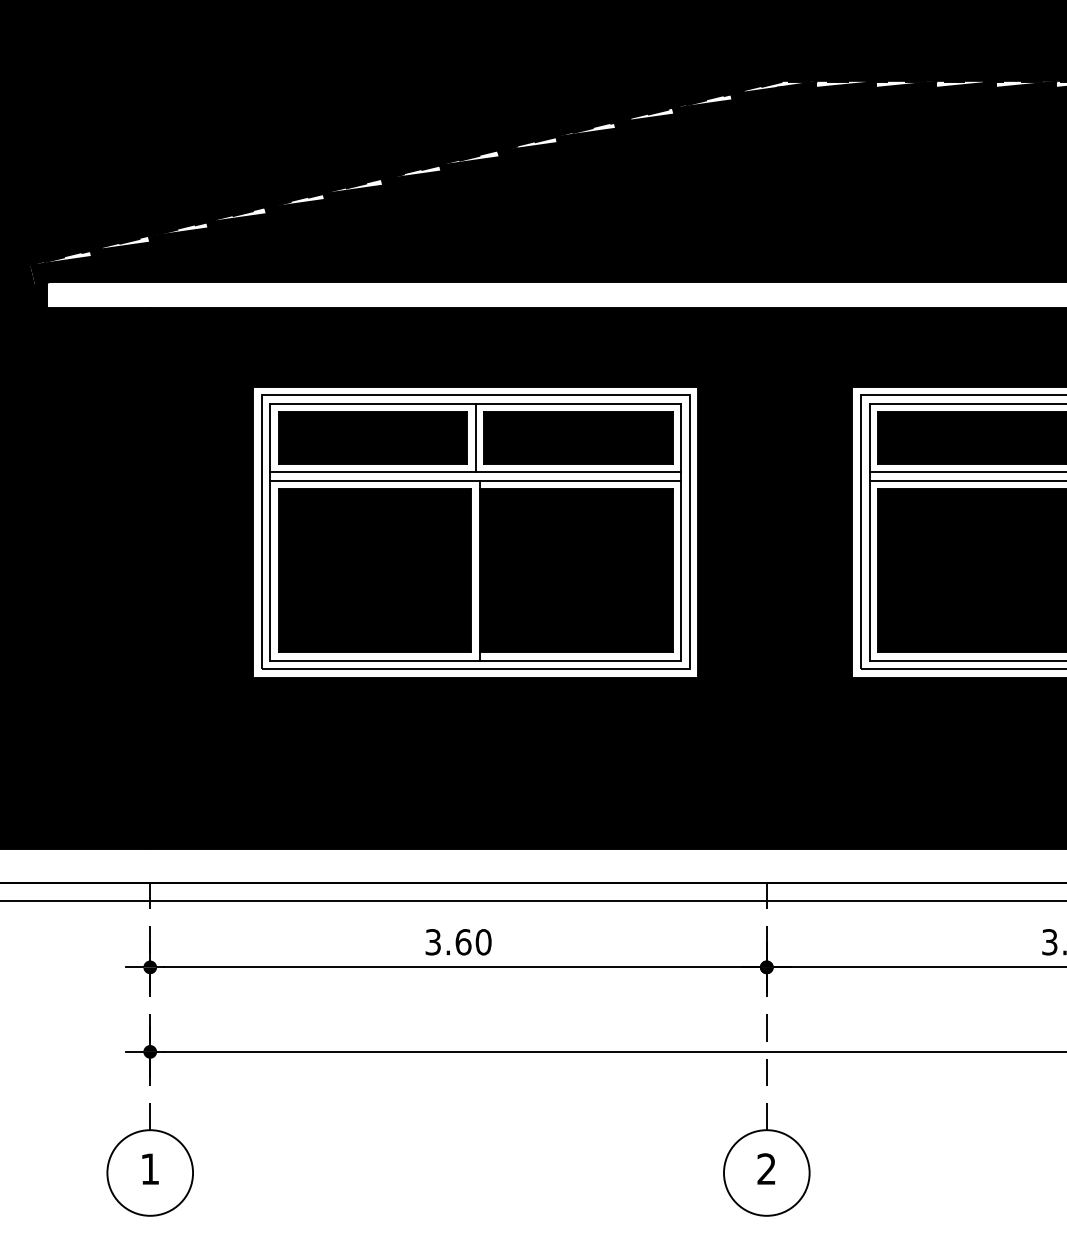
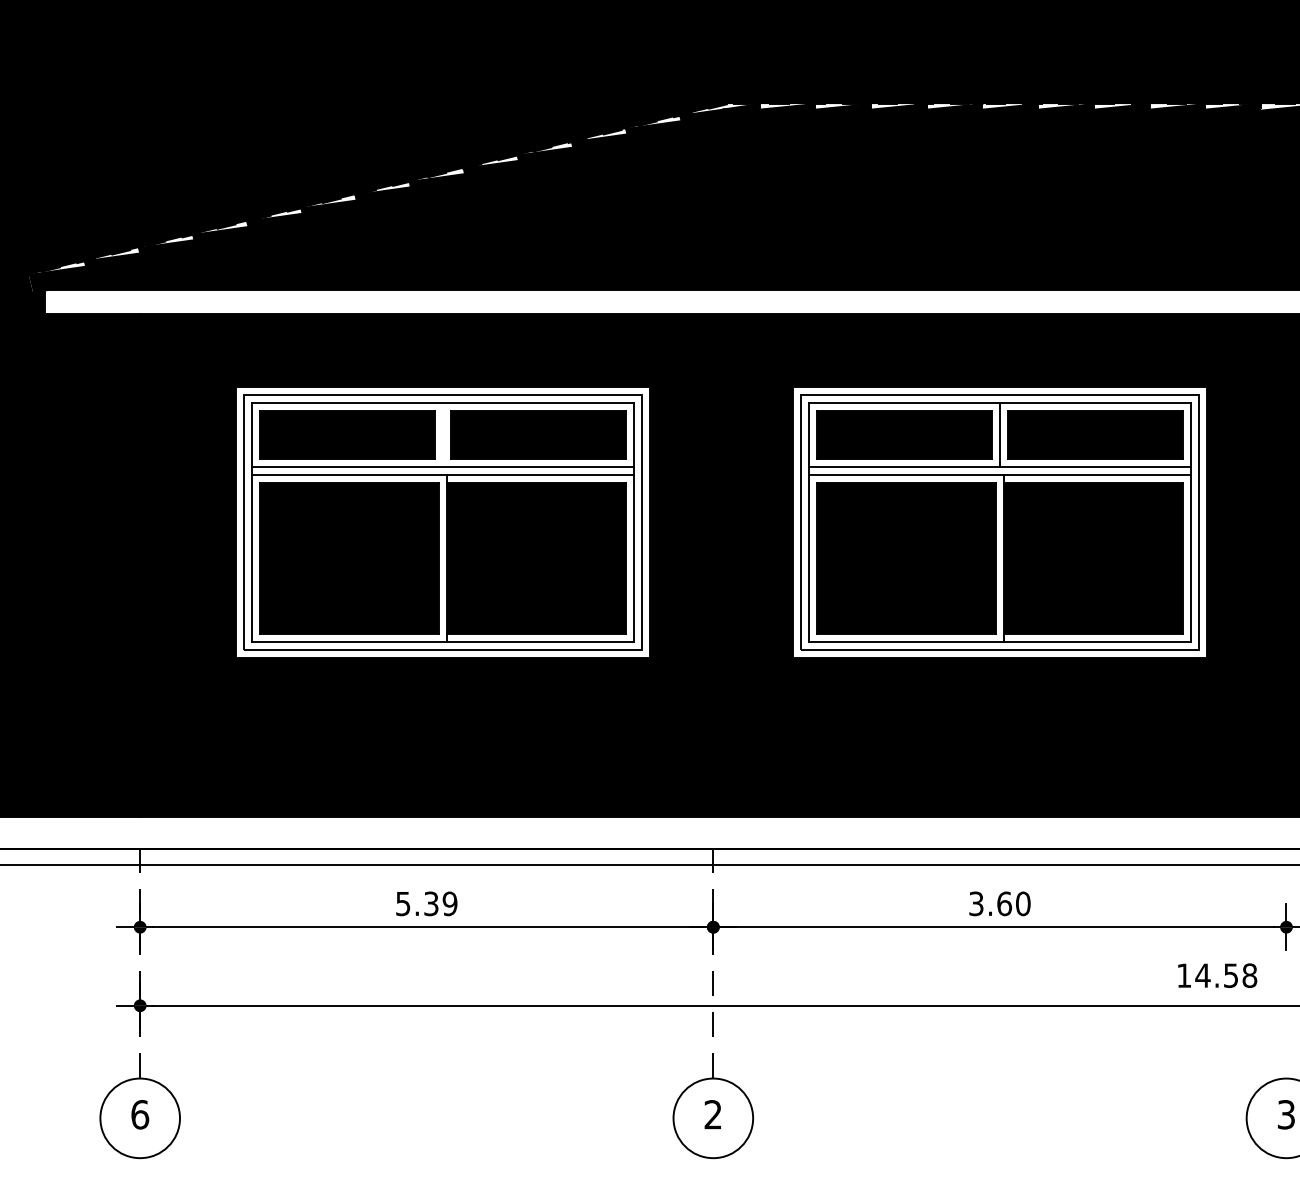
line: (475, 438) -> (442, 435), removed
text: (458, 941) -> (426, 903), 3.60 -> 5.39
text: (150, 1168) -> (140, 1114), 1 -> 6

